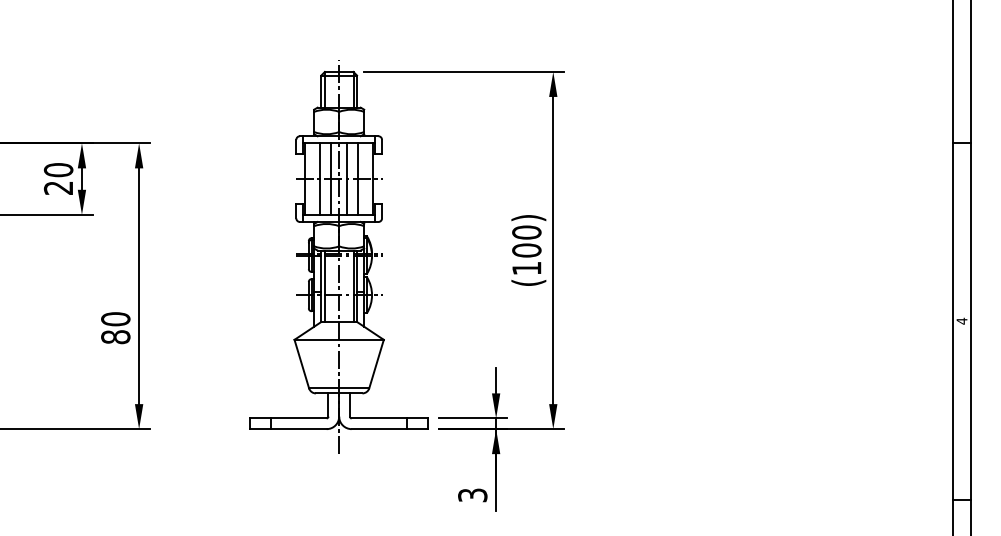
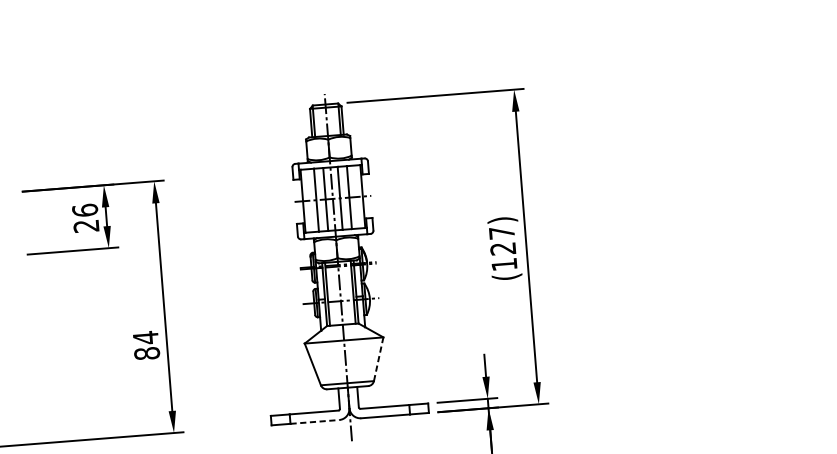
text: (58, 170) -> (85, 210), 20 -> 26
text: (526, 241) -> (502, 240), (100) -> (127)
text: (115, 318) -> (145, 337), 80 -> 84
line: (376, 363) -> (378, 358), solid -> dashed
line: (299, 429) -> (315, 422), solid -> dashed

